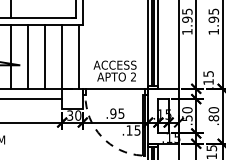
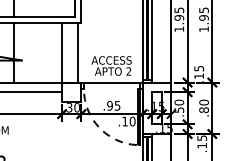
line: (27, 56) -> (29, 52), removed
line: (45, 56) -> (46, 52), removed
text: (137, 130) -> (132, 121), .15 -> .10

